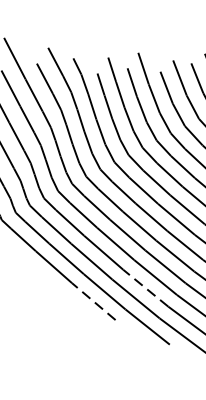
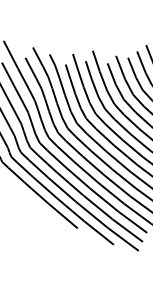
line: (145, 287) -> (97, 206), dashed -> solid
line: (94, 302) -> (63, 216), dashed -> solid

